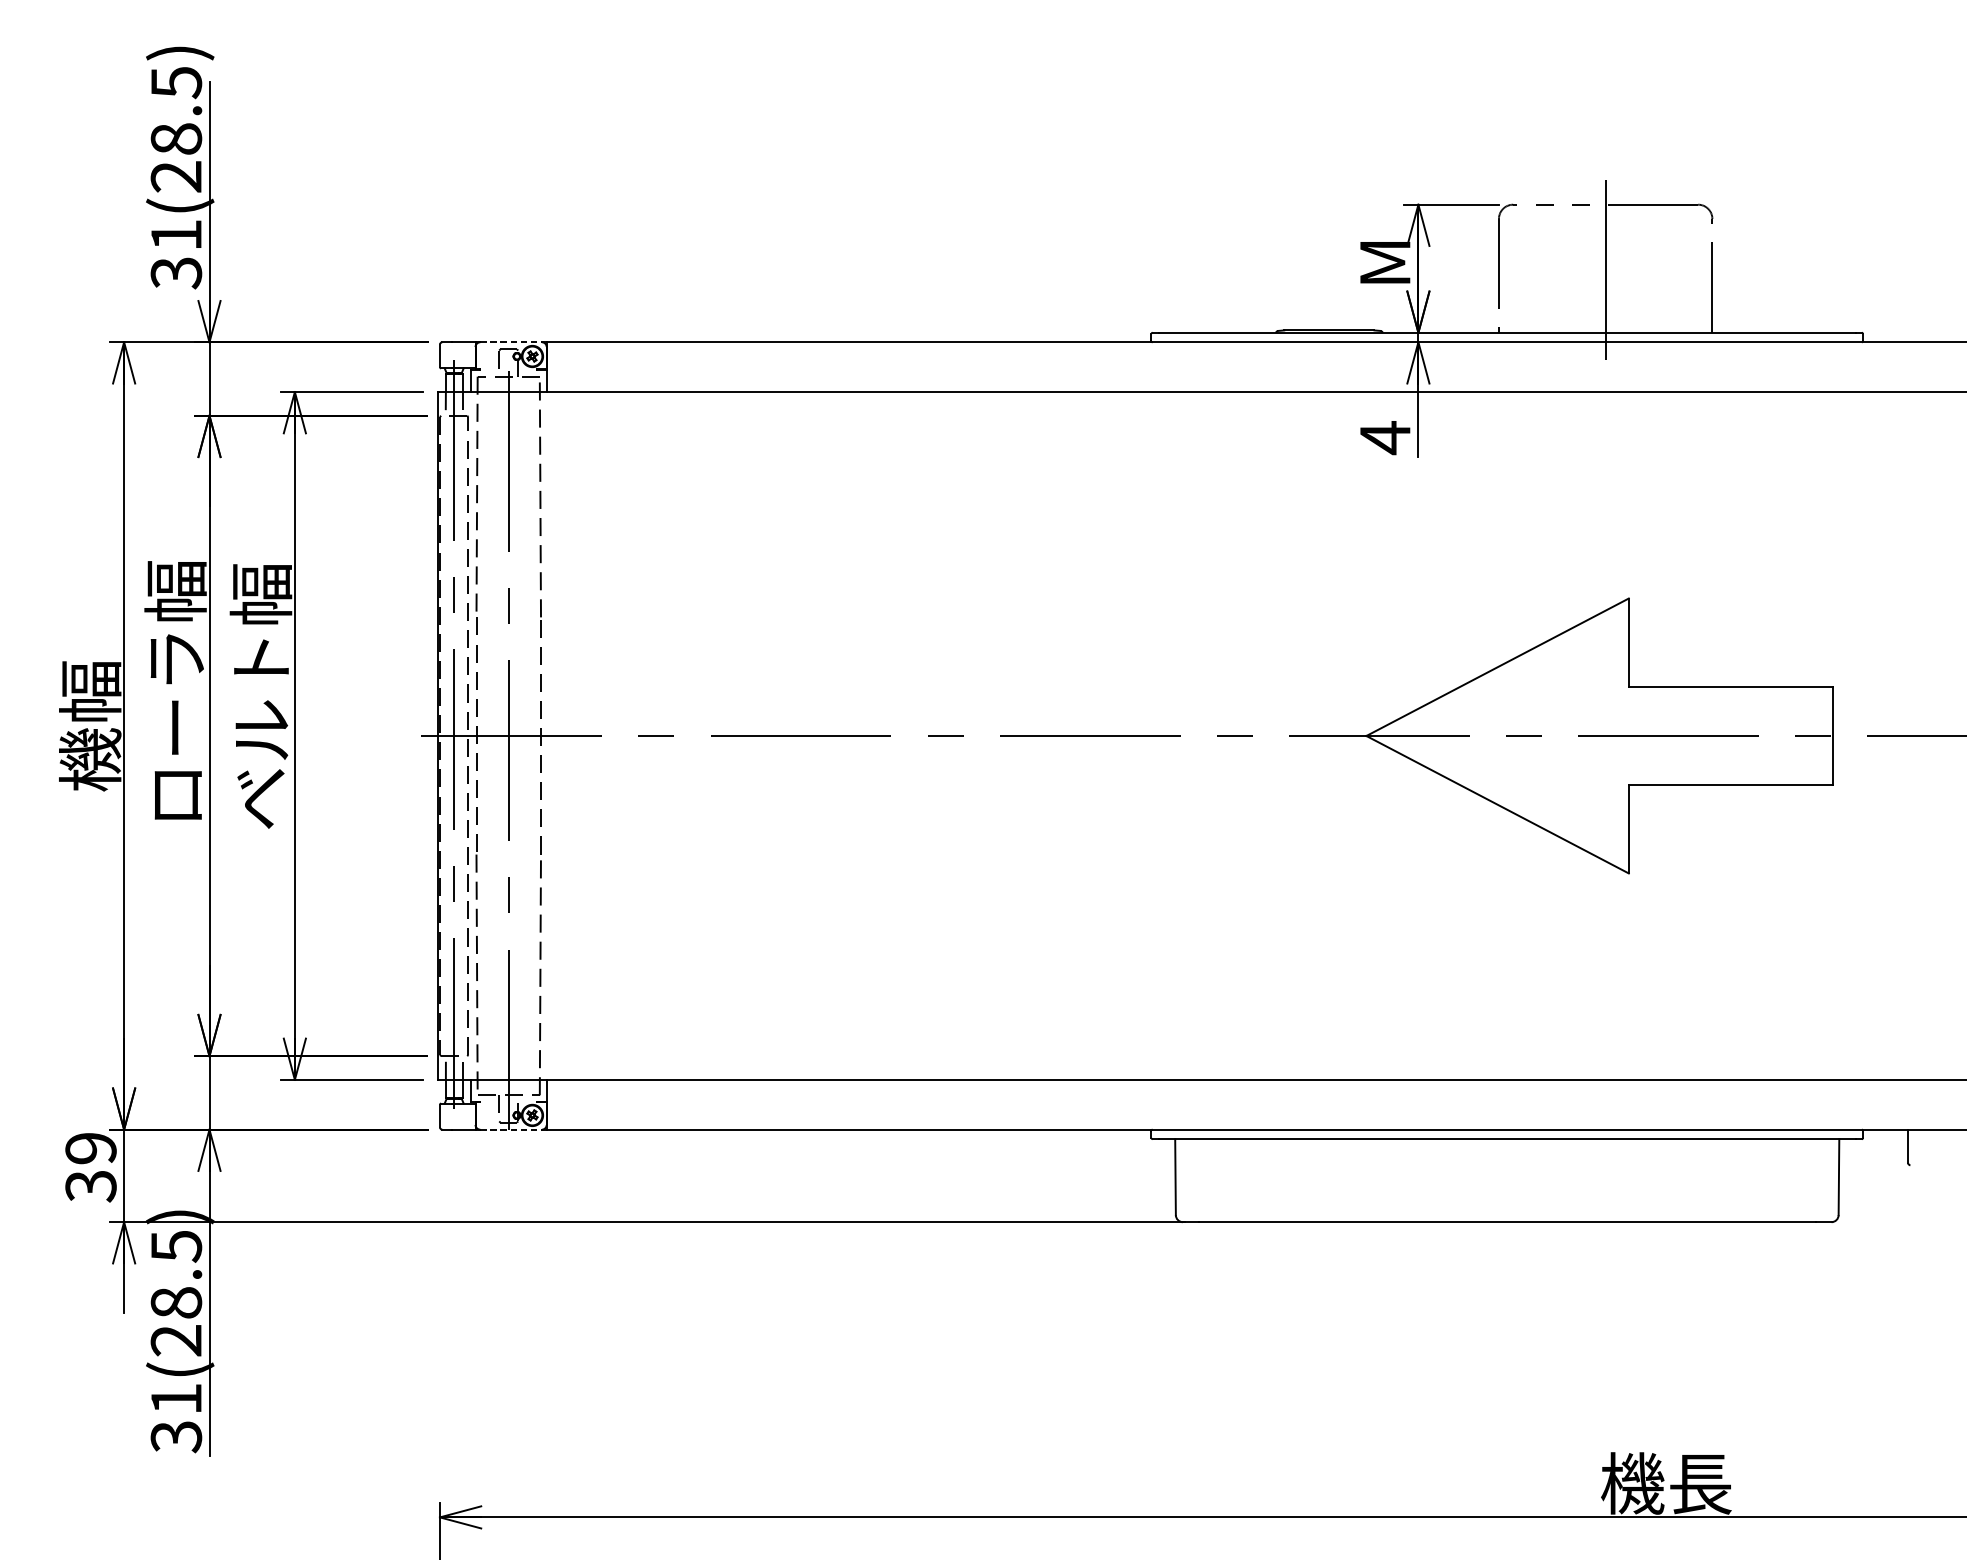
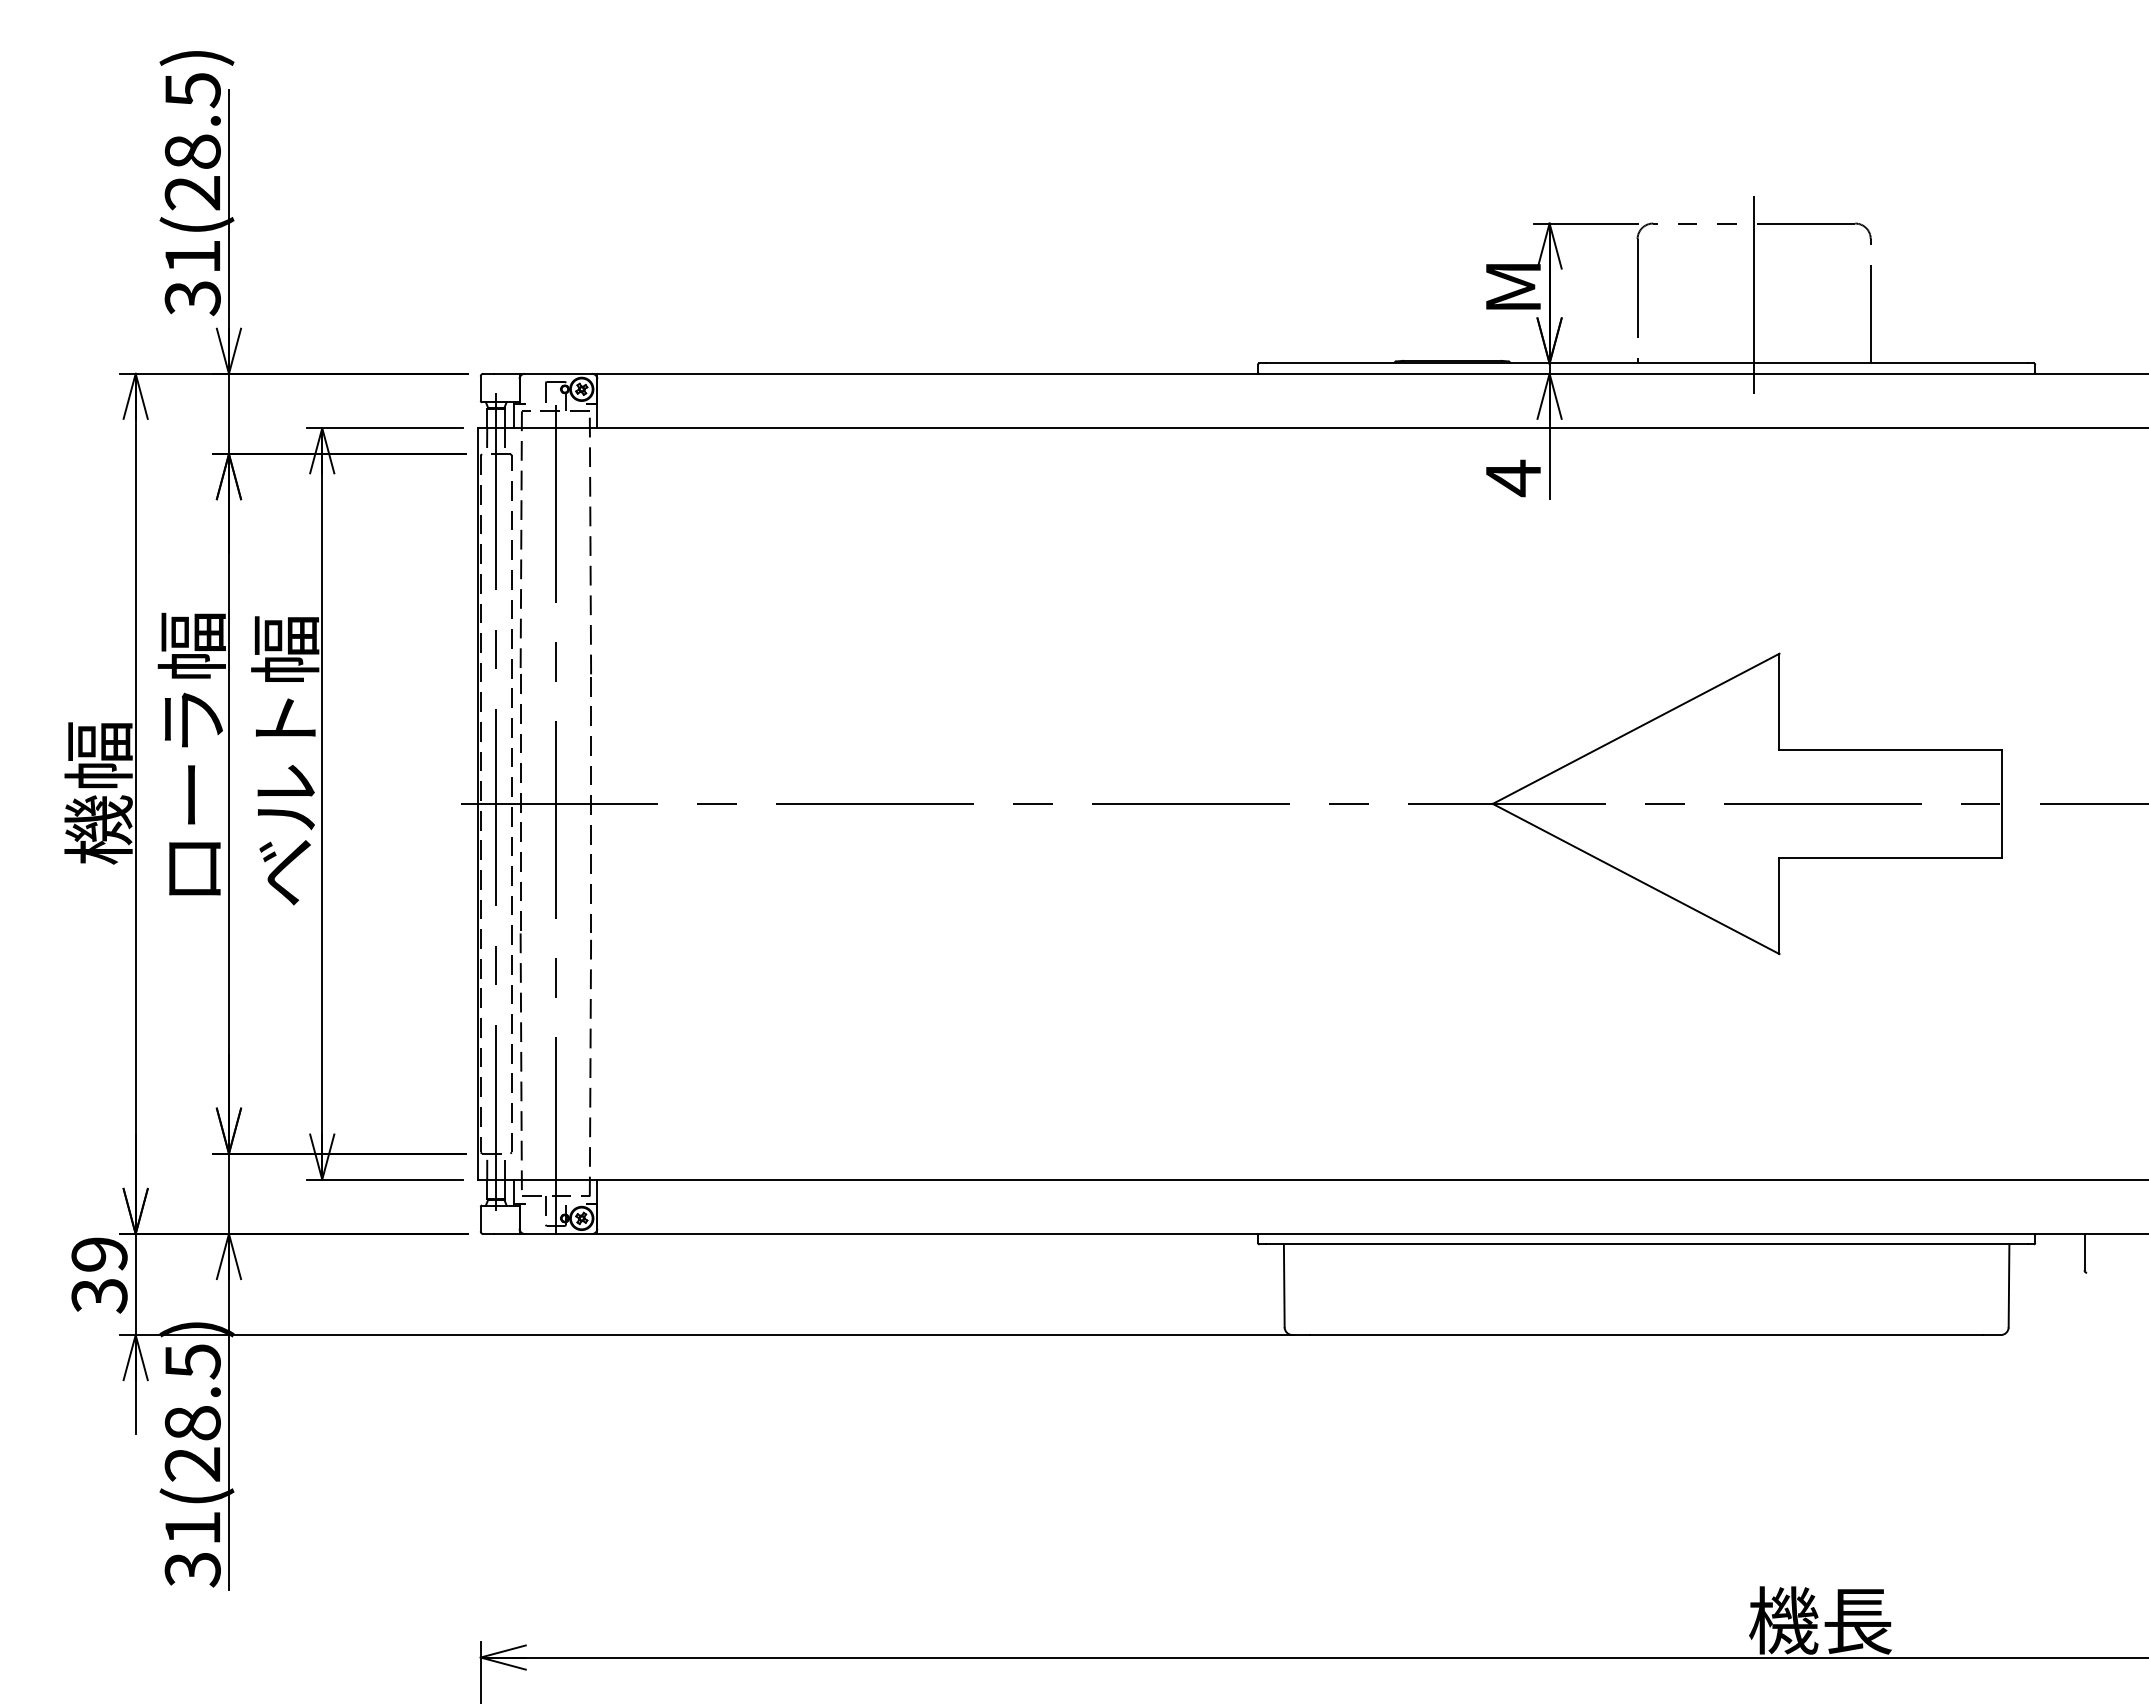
line: (511, 341) -> (558, 373), dashed -> solid
line: (511, 1130) -> (558, 1234), dashed -> solid

